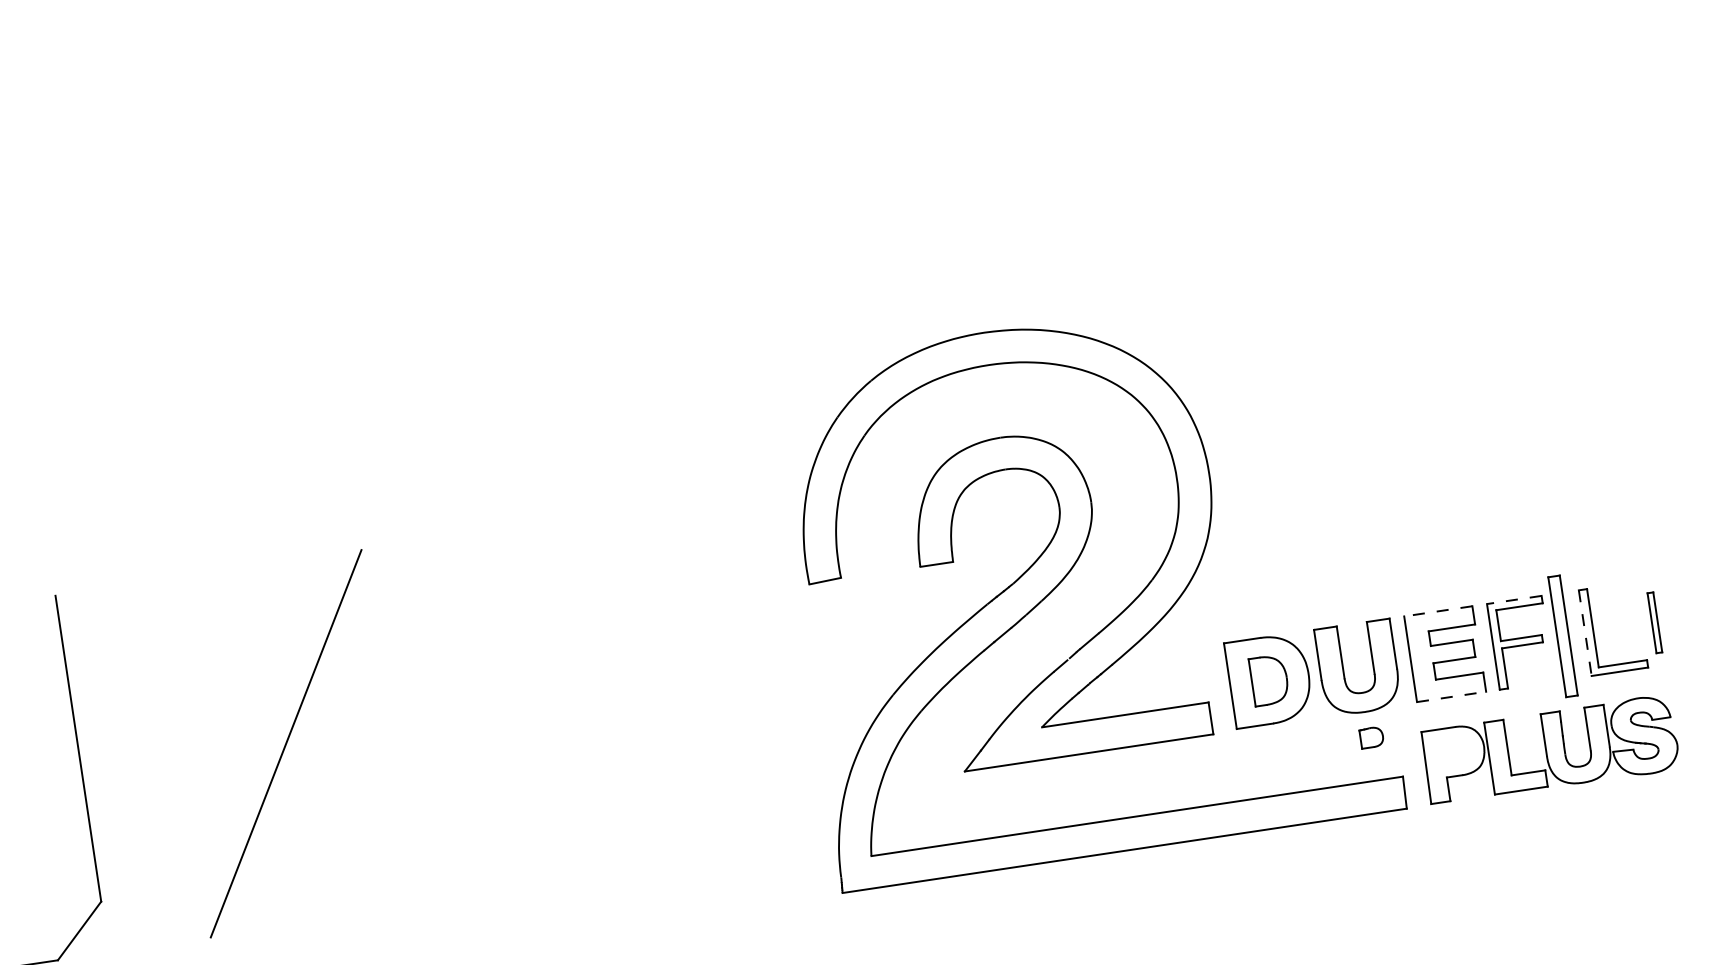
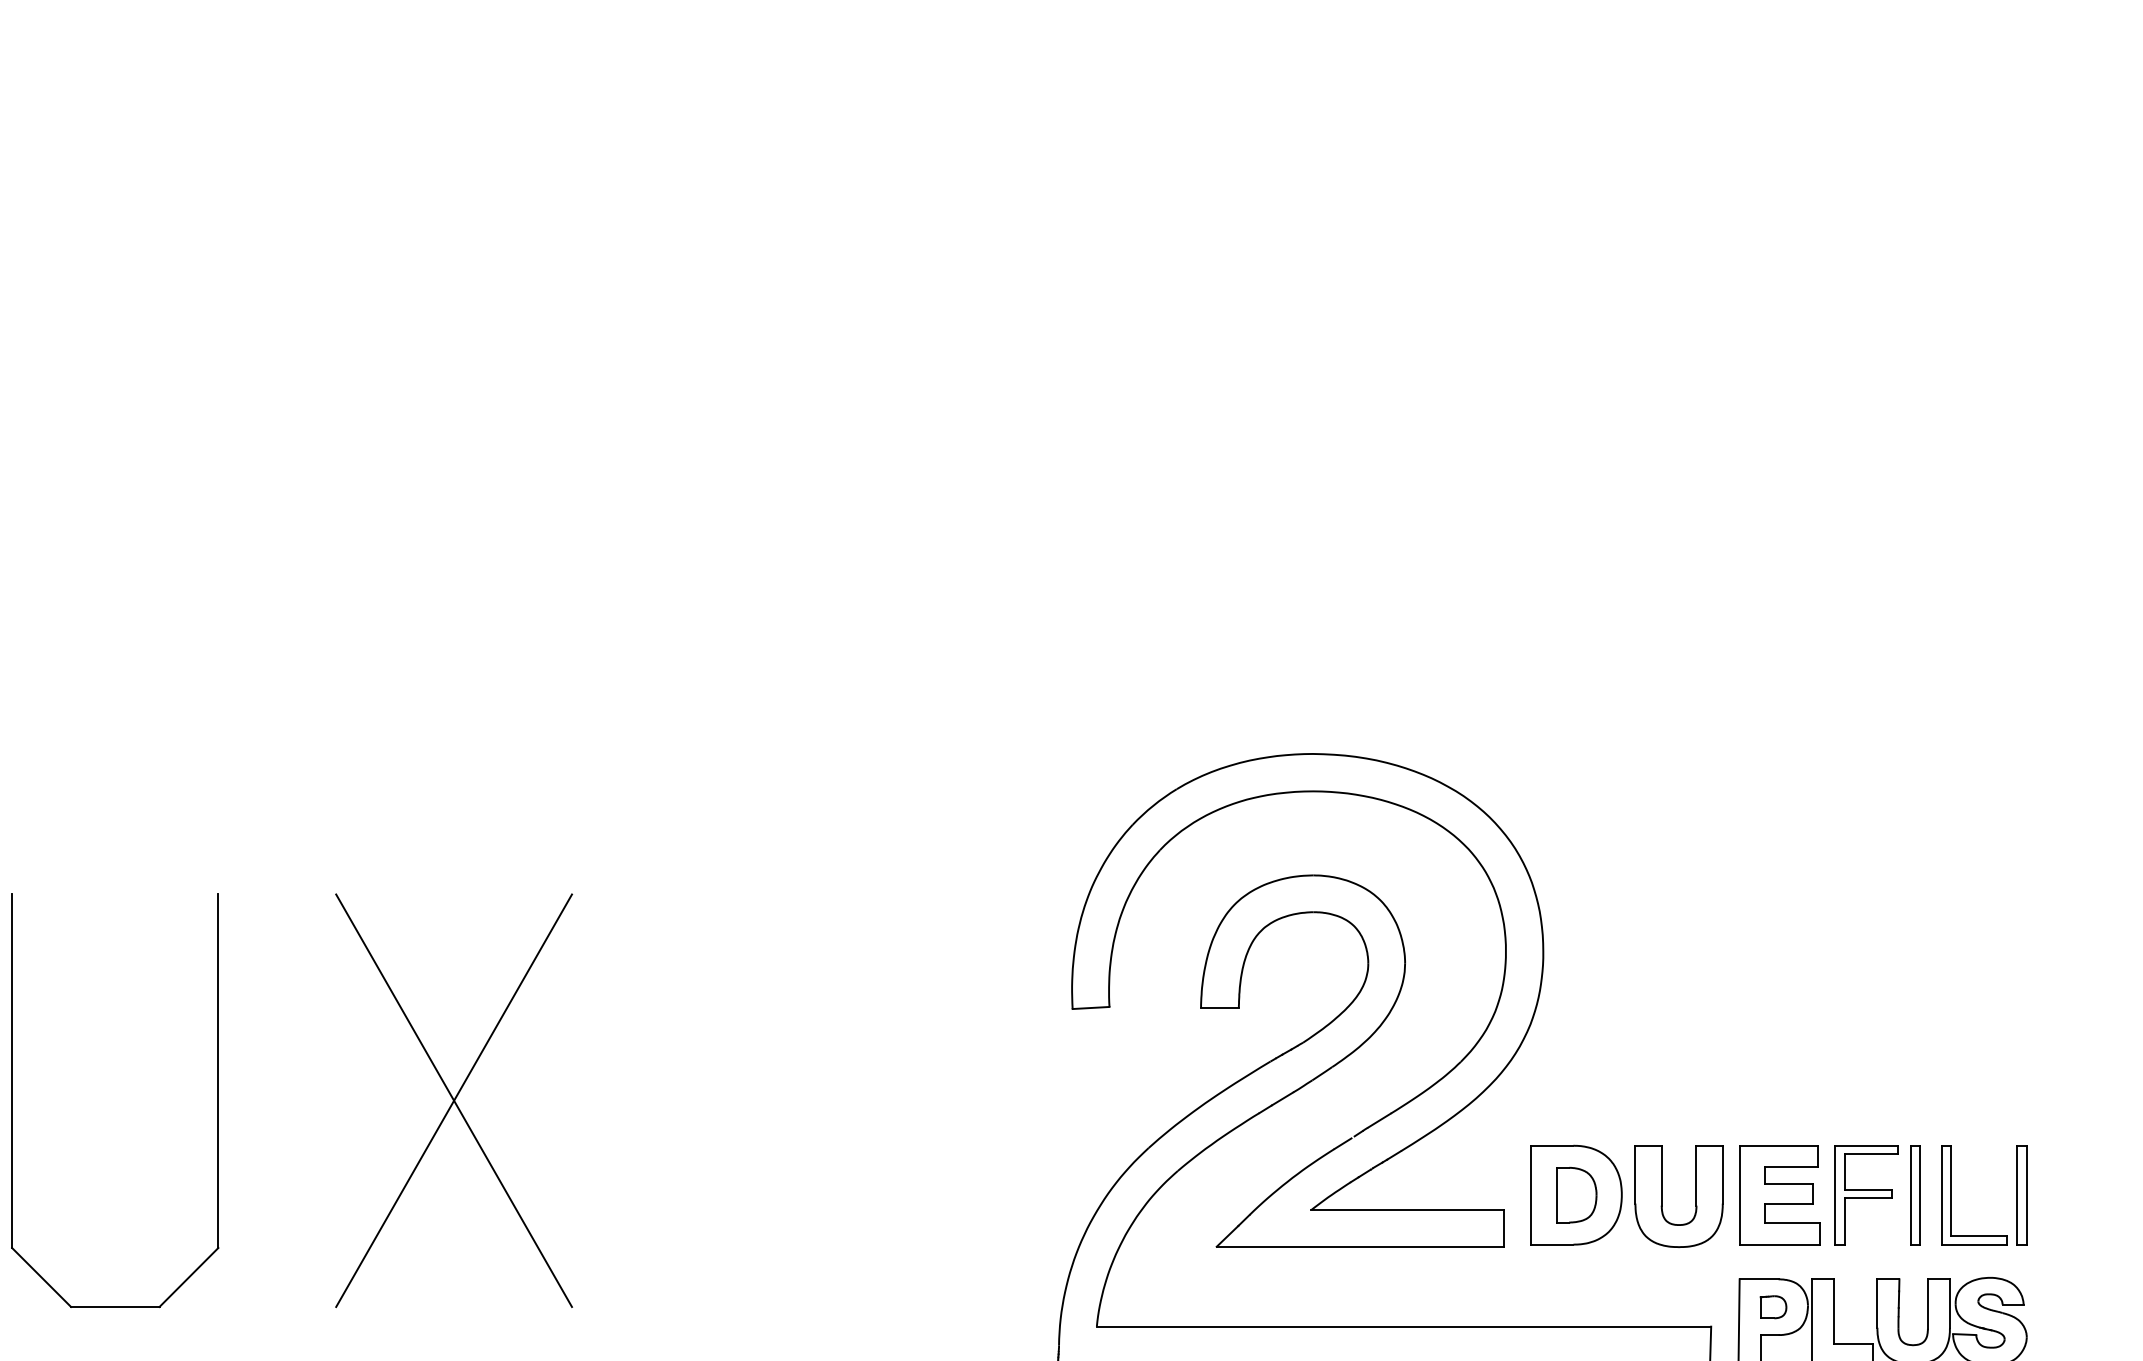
line: (1513, 599) -> (1866, 1145), dashed -> solid
line: (1437, 611) -> (1778, 1145), dashed -> solid
part: (1654, 623) -> (2021, 1195), size x1.43
line: (1585, 633) -> (1941, 1195), dashed -> solid
part: (1562, 636) -> (1915, 1195), size x0.71
line: (1451, 696) -> (1779, 1244), dashed -> solid
part: (1371, 737) -> (1773, 1307), moved
line: (286, 743) -> (454, 1100), added

